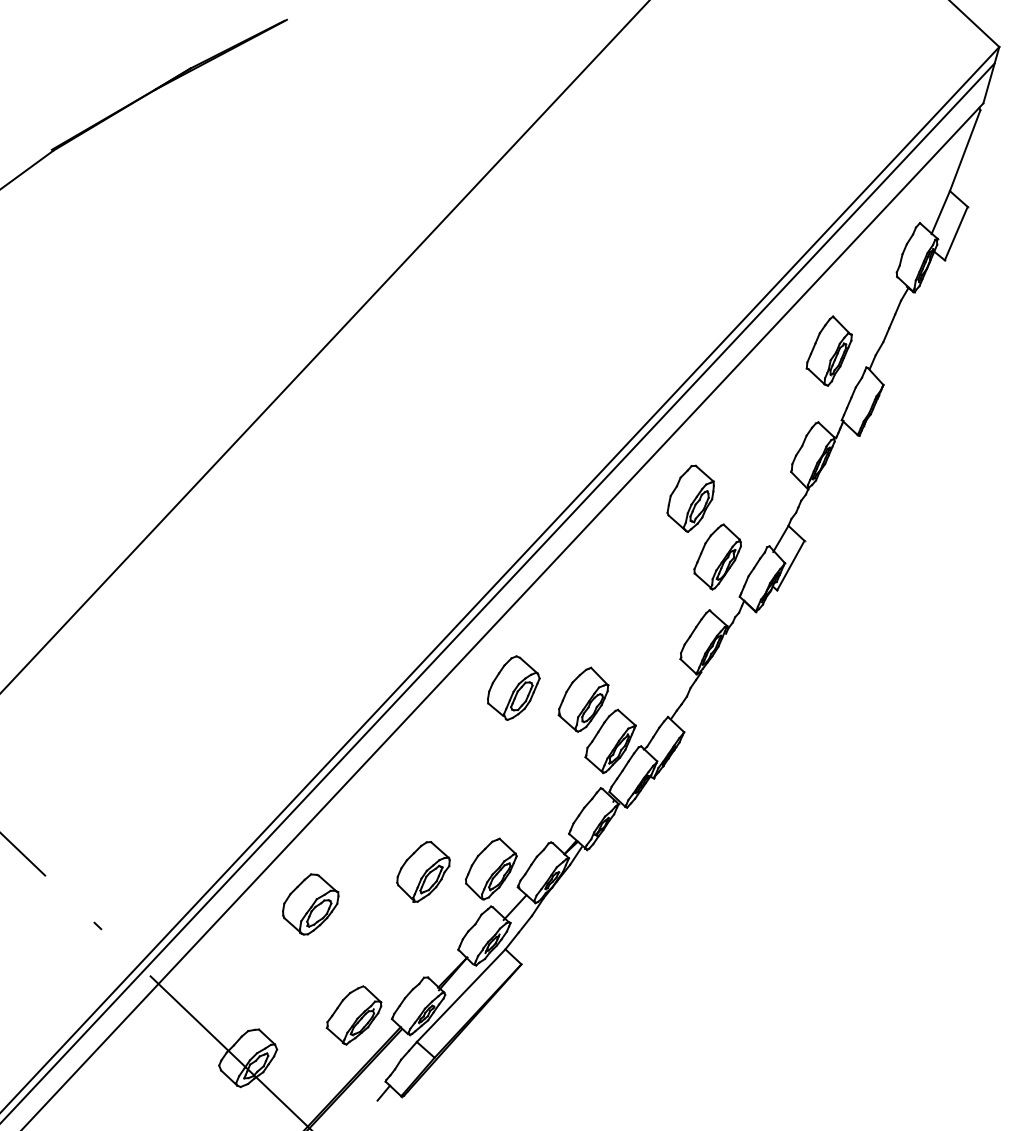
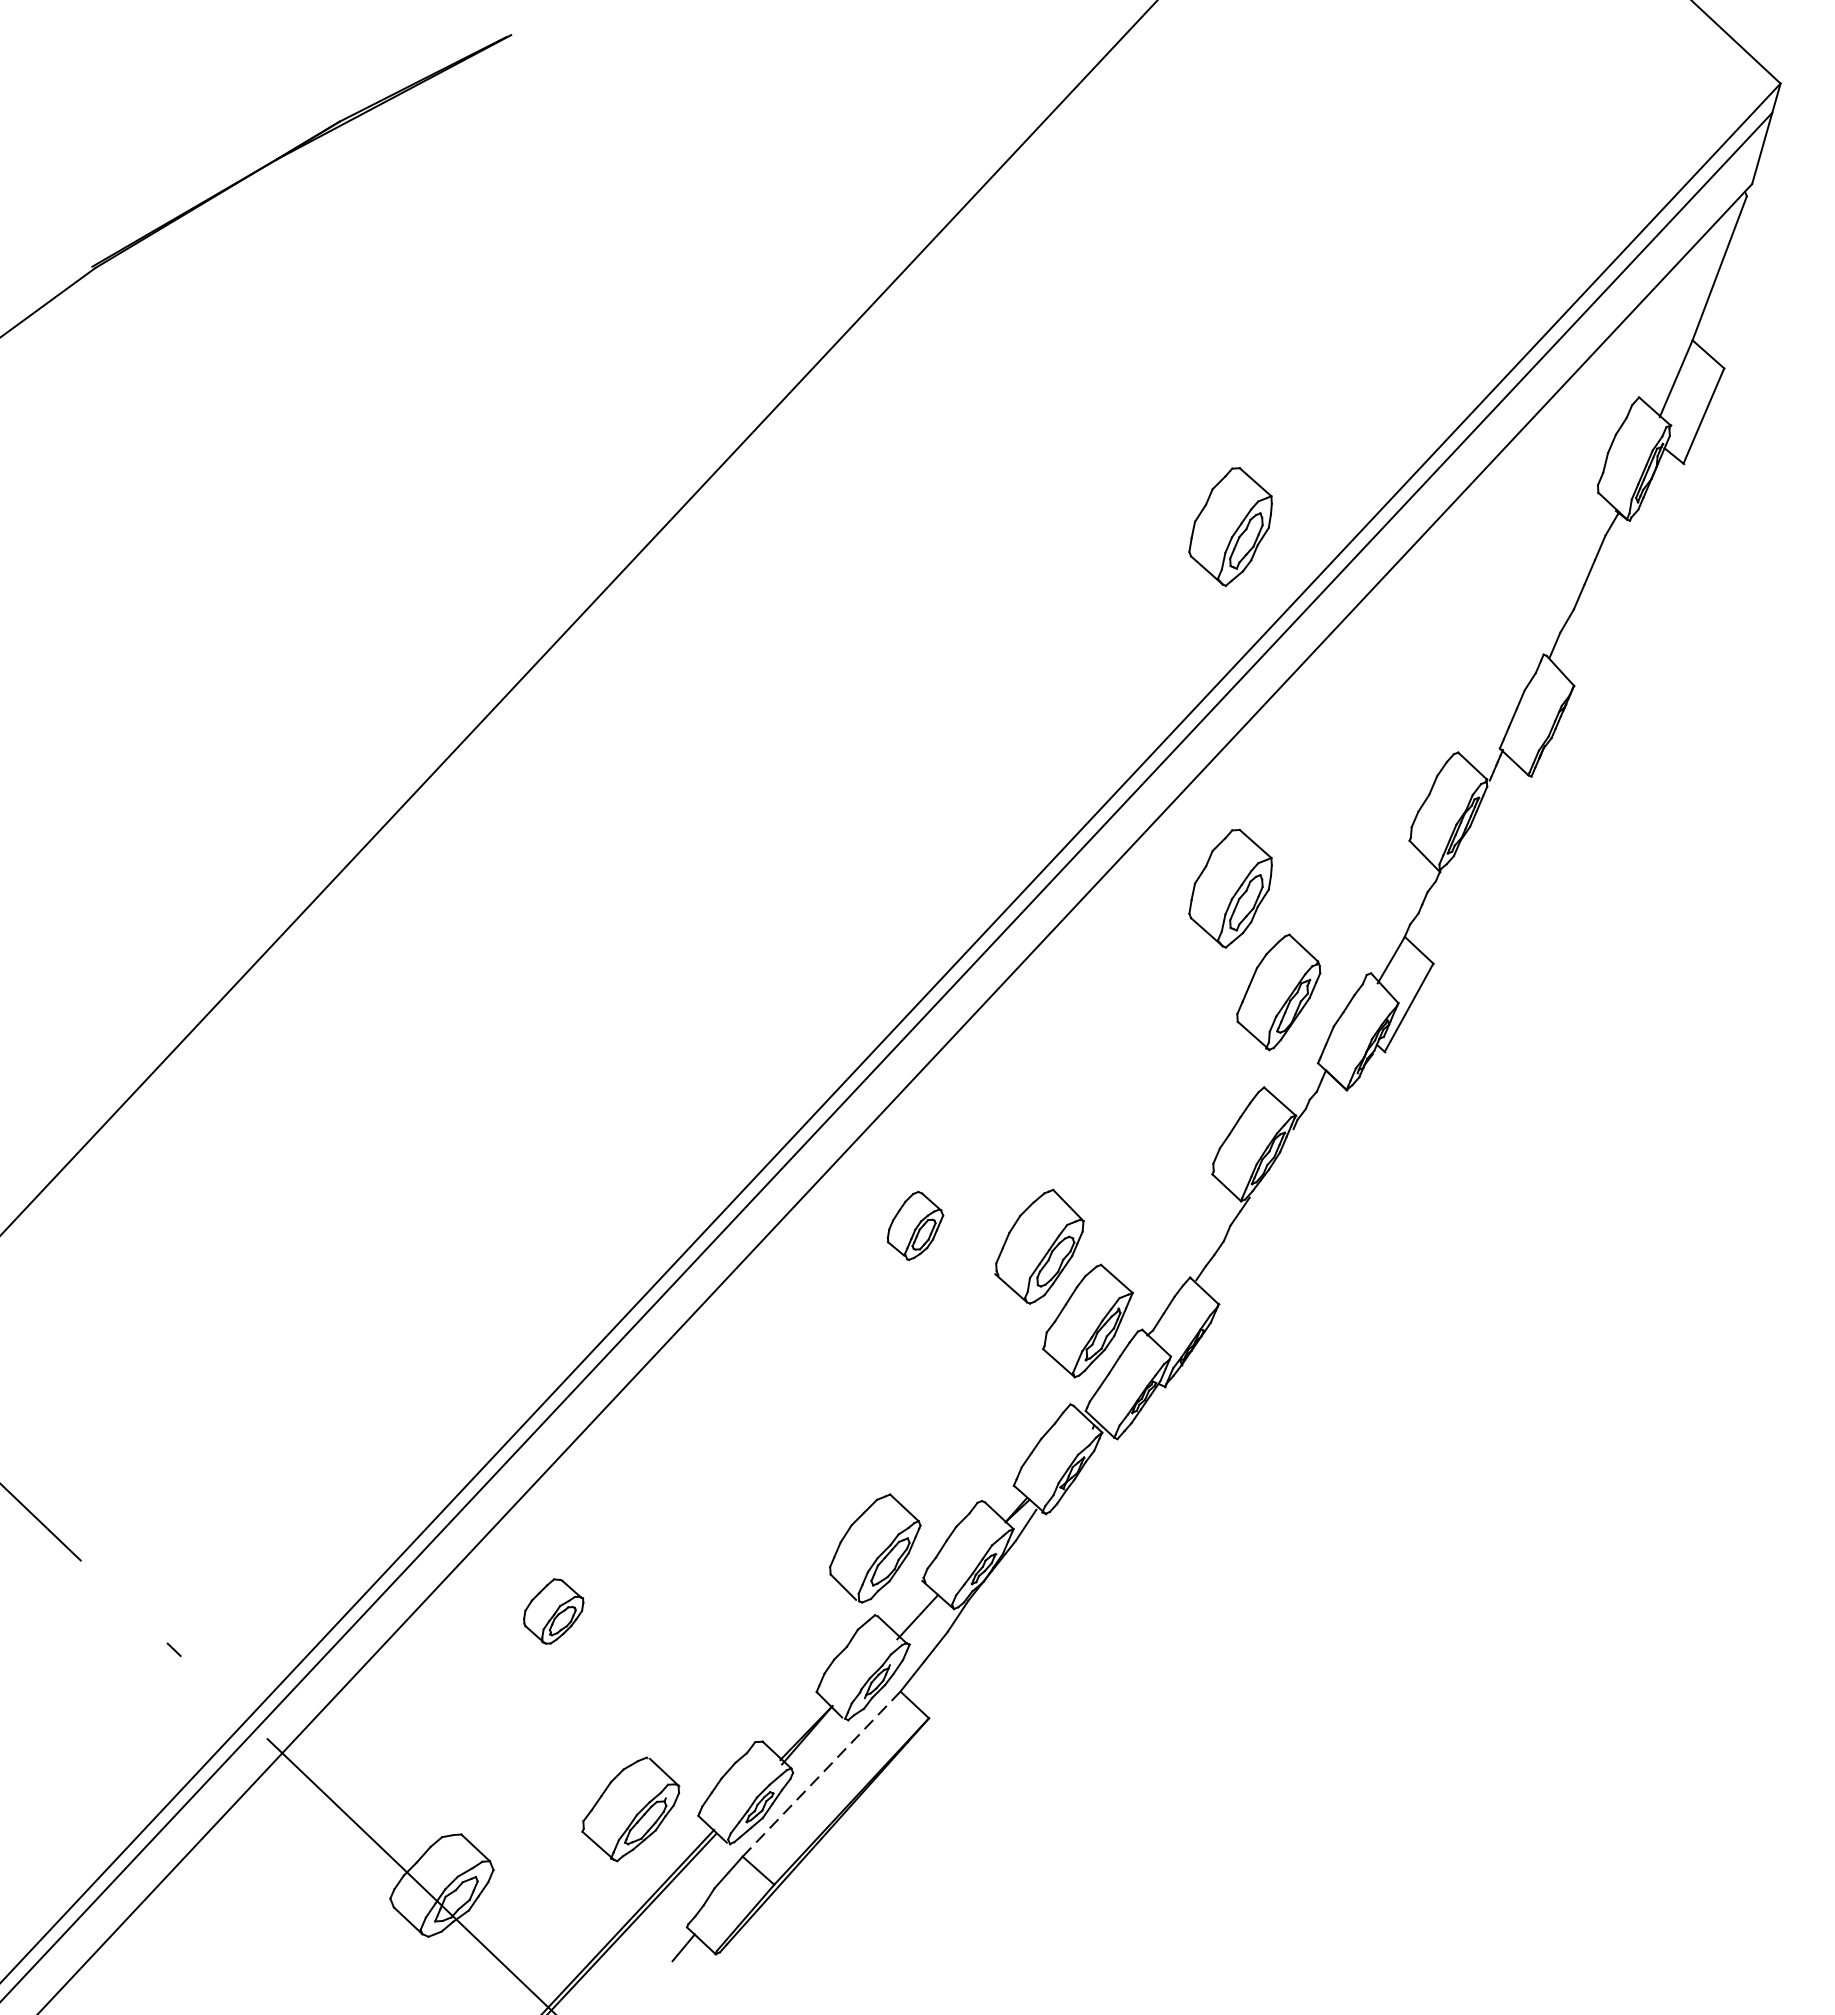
part: (690, 295) -> (1230, 526), added
part: (828, 350) -> (1476, 624), removed
part: (513, 687) -> (914, 1224), size x0.6
part: (423, 871) -> (754, 1552), removed
part: (310, 904) -> (553, 1611), size x0.6
line: (461, 995) -> (822, 1773), solid -> dashed

